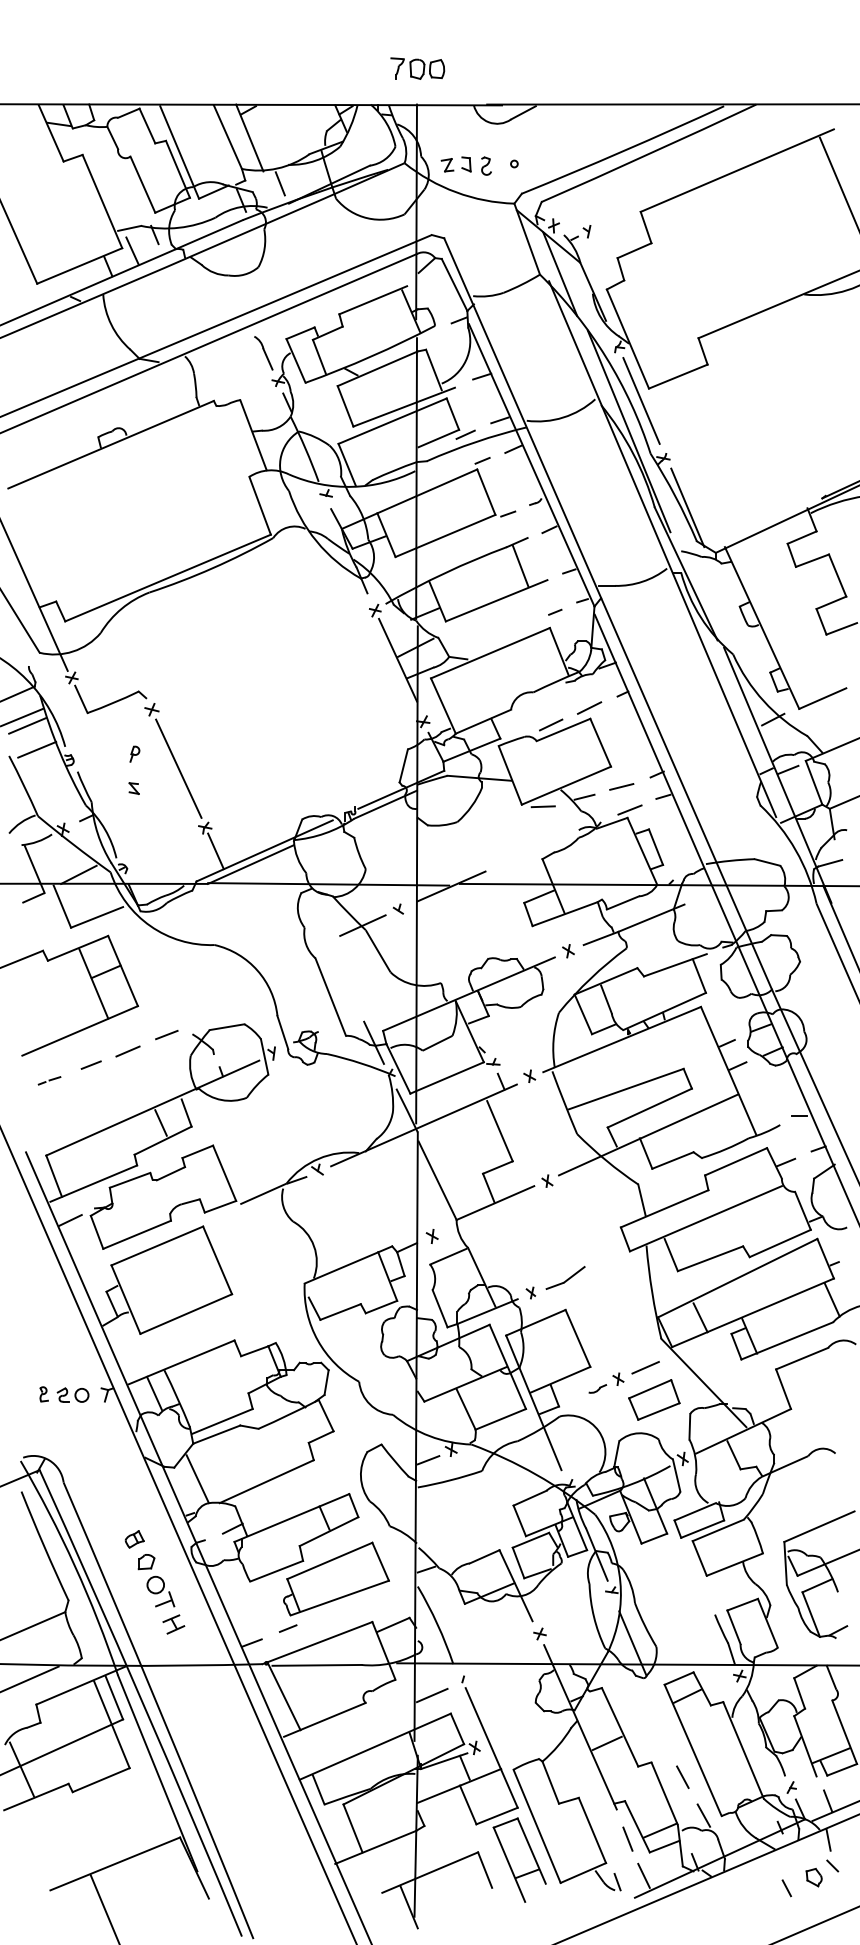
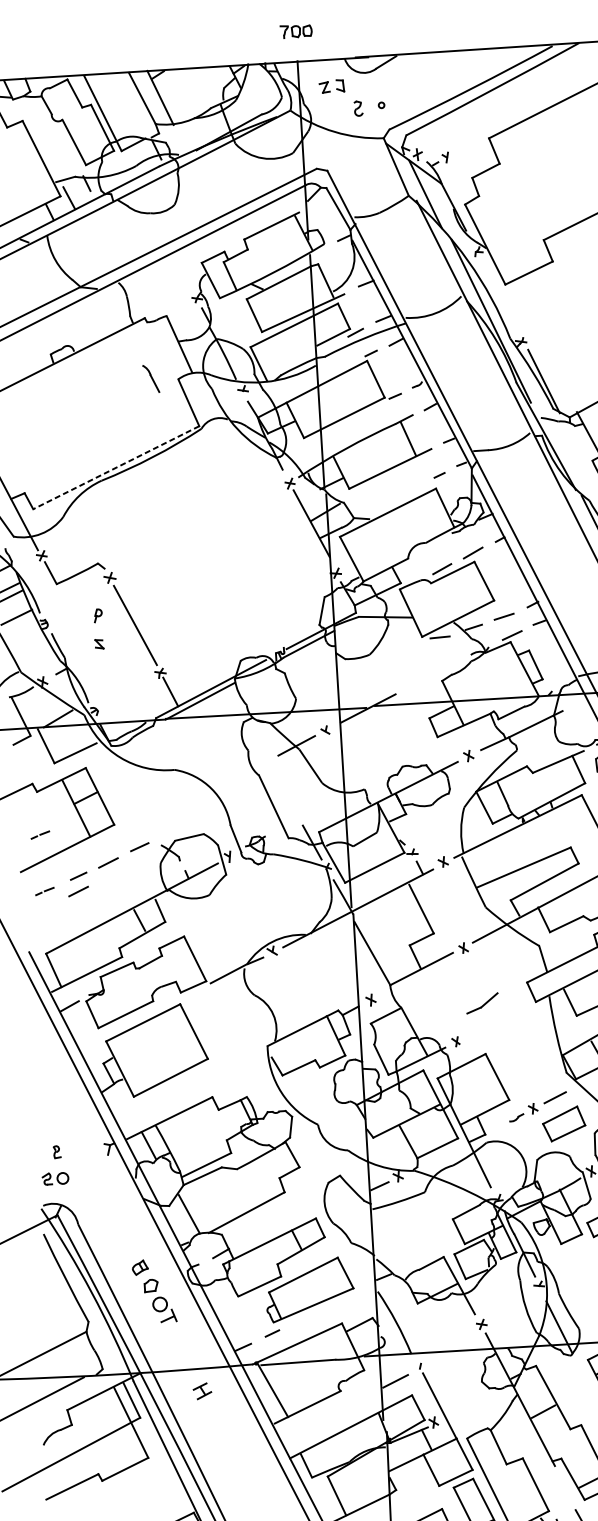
part: (417, 68) -> (296, 31), size x0.7
part: (455, 164) -> (331, 86), moved
line: (279, 183) -> (187, 134), removed
part: (263, 353) -> (150, 379), moved
line: (641, 400) -> (499, 294), removed
line: (168, 578) -> (116, 468), solid -> dashed
line: (48, 1012) -> (40, 834), added
line: (89, 1083) -> (78, 891), added
part: (565, 1277) -> (482, 1003), moved
part: (72, 1394) -> (55, 1178), moved
part: (173, 1624) -> (202, 1391), moved
line: (21, 1769) -> (58, 1464), removed
line: (627, 1838) -> (565, 1489), removed

